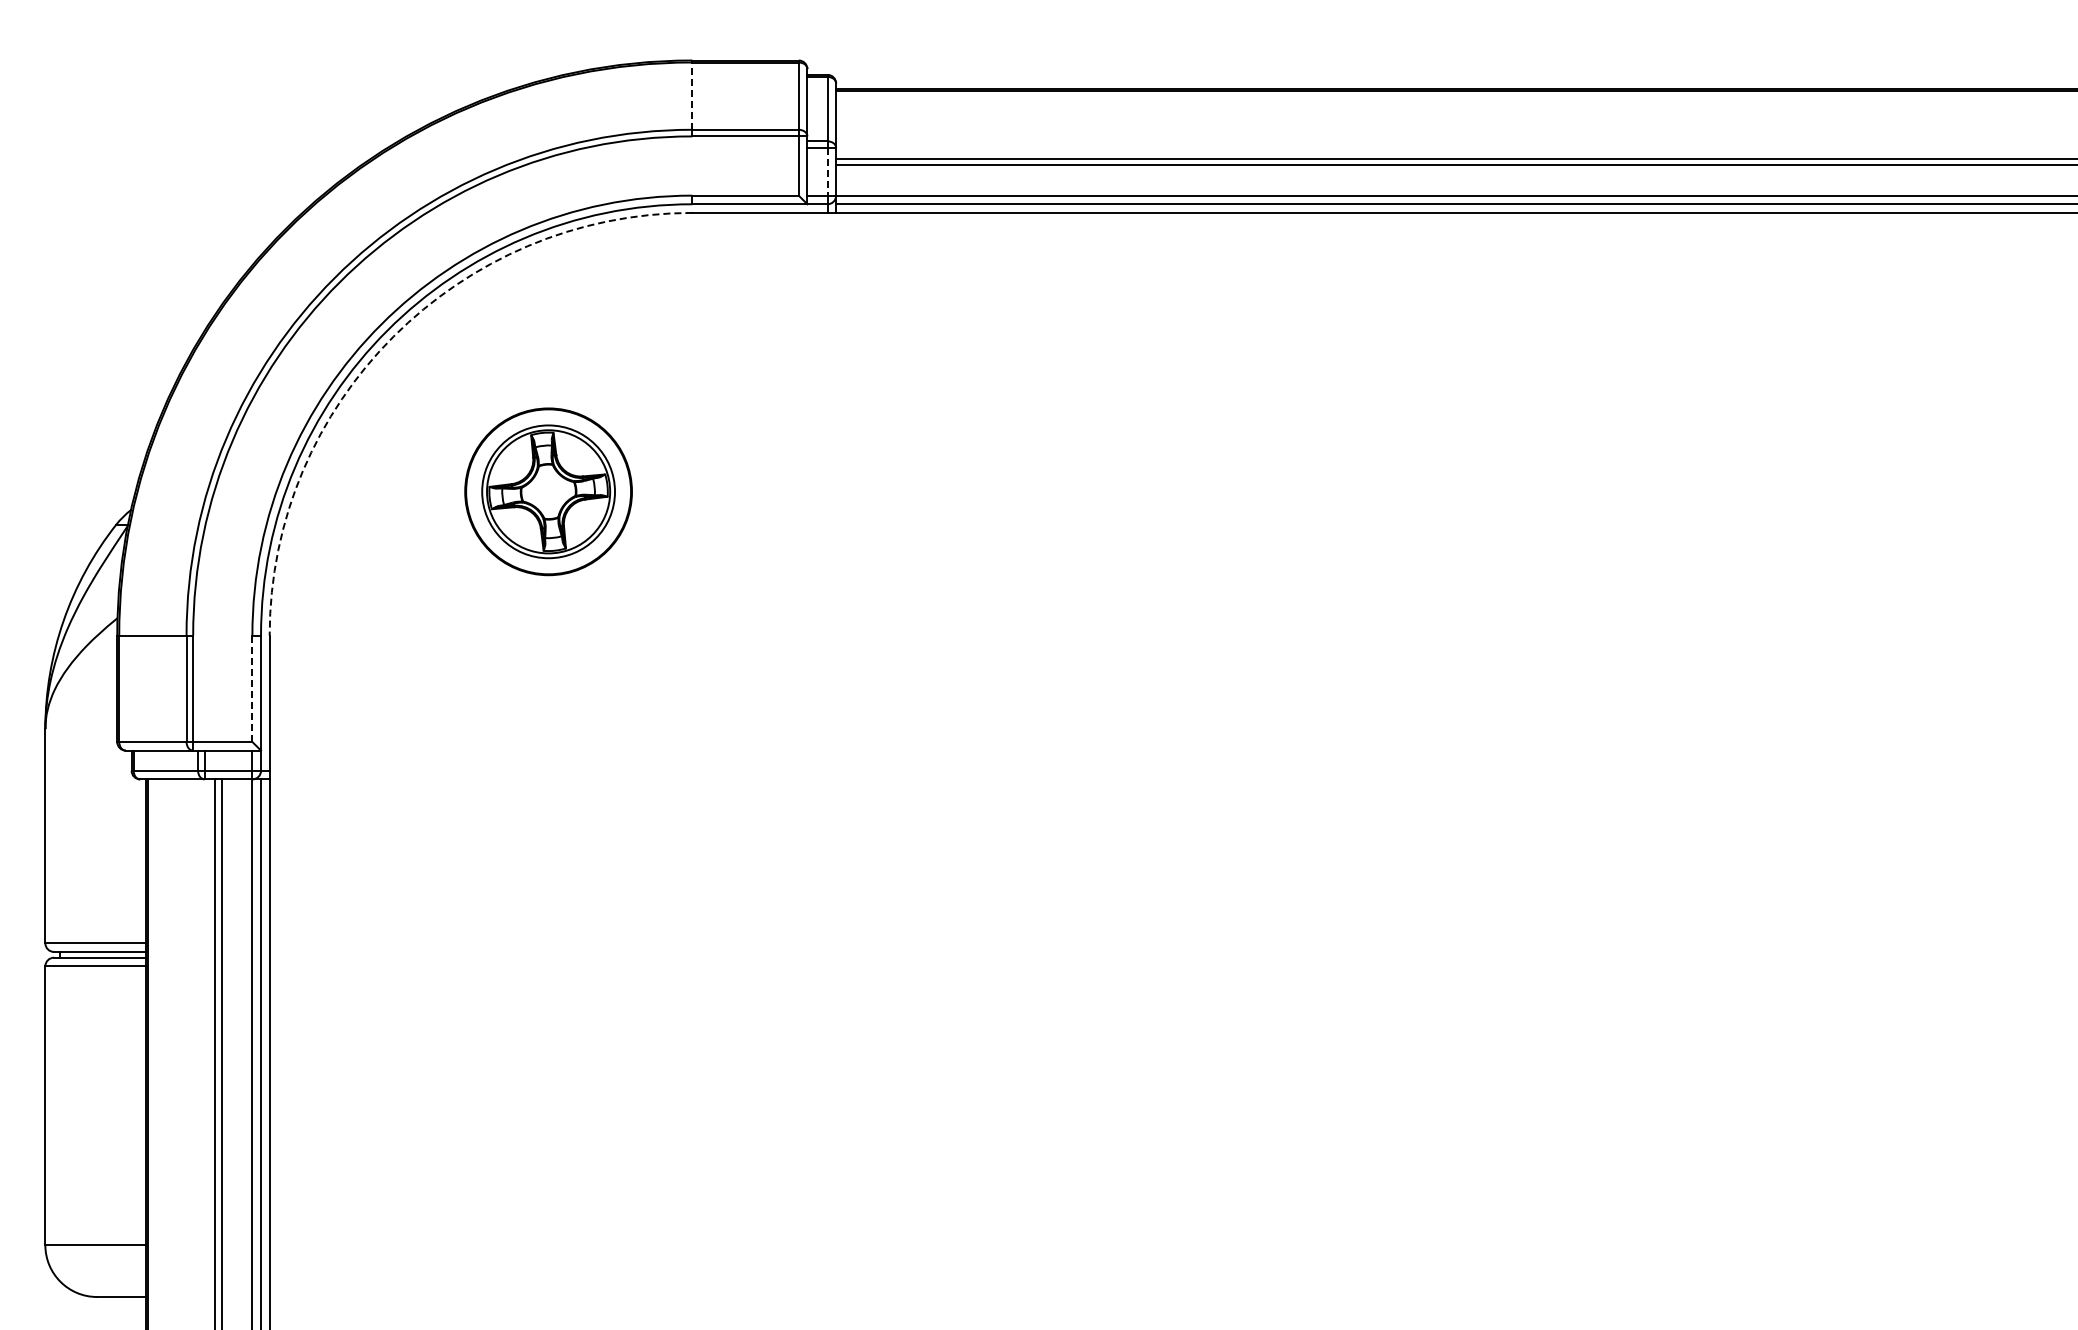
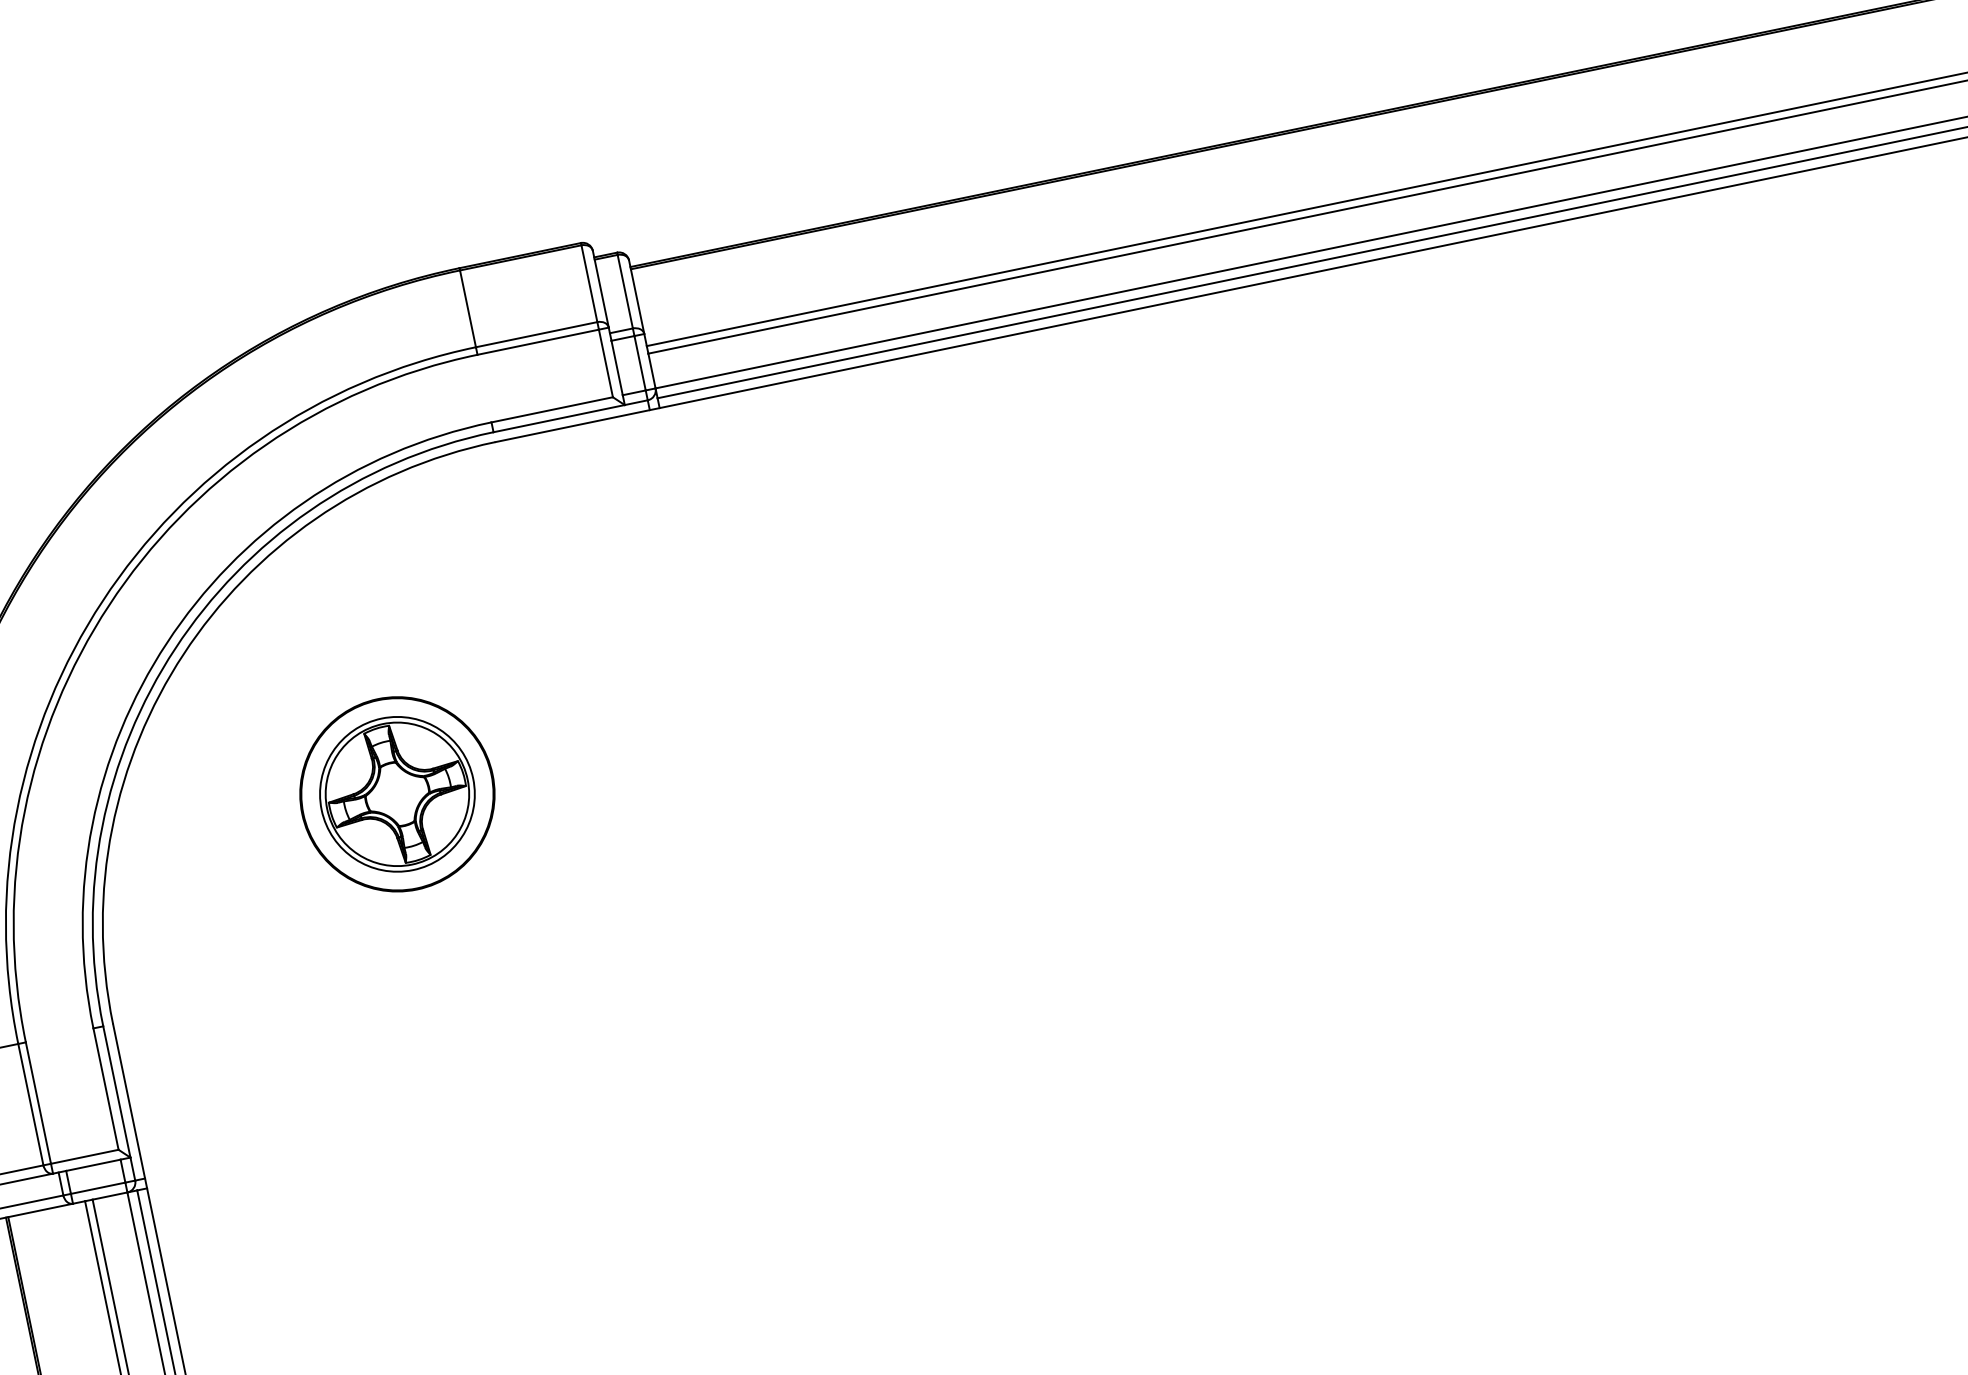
line: (692, 96) -> (468, 309), dashed -> solid
line: (827, 171) -> (639, 362), dashed -> solid
arc: (393, 336) -> (183, 653), dashed -> solid
line: (252, 689) -> (106, 1089), dashed -> solid

